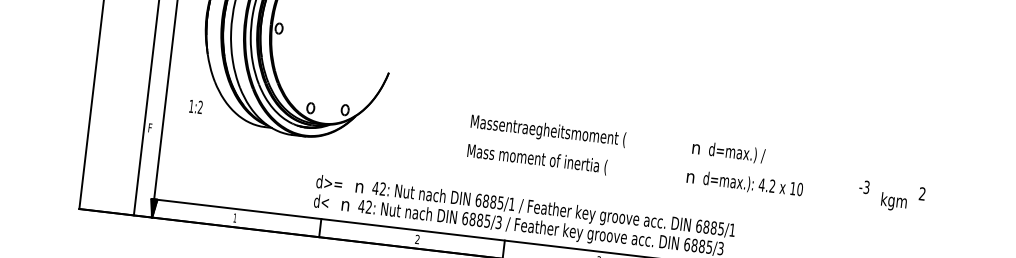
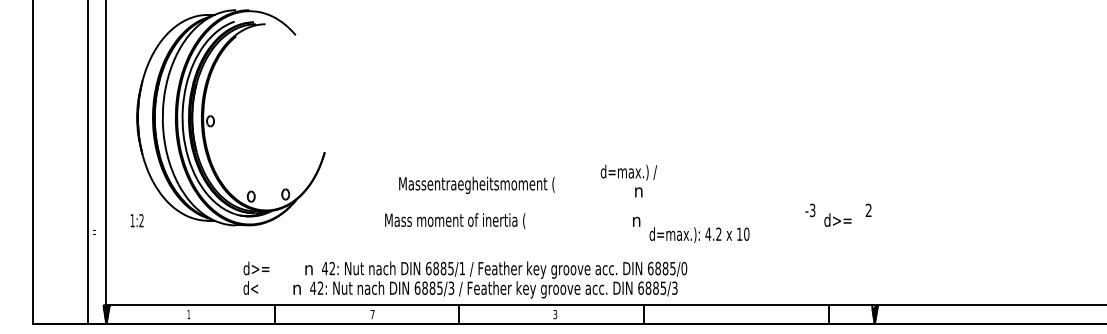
text: (195, 106) -> (136, 220), moved
text: (547, 130) -> (476, 184), moved
text: (736, 153) -> (628, 172), moved
text: (537, 158) -> (455, 220), moved
text: (753, 185) -> (699, 235), moved
text: (328, 191) -> (256, 277), moved
text: (892, 201) -> (839, 221), kgm -> d>=
text: (732, 230) -> (684, 268), 6885/1 -> 6885/0
text: (417, 239) -> (372, 314), 2 -> 7

